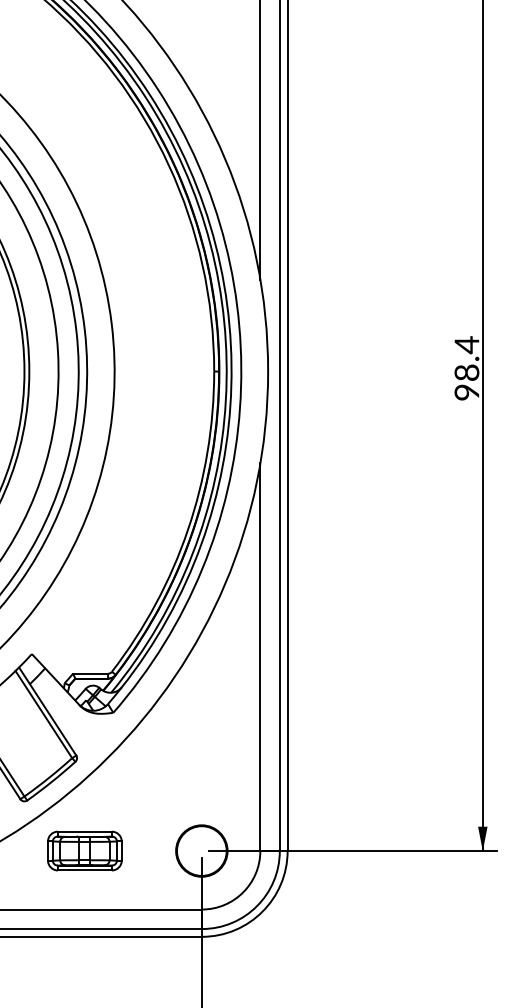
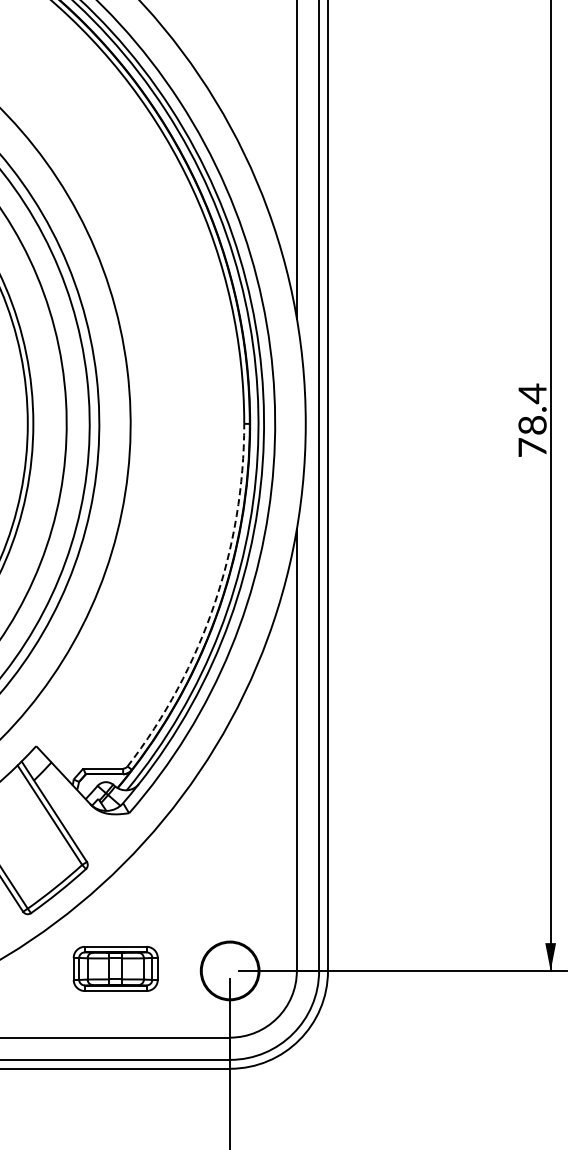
text: (466, 392) -> (532, 447), 98.4 -> 78.4
arc: (188, 529) -> (214, 604), solid -> dashed
part: (84, 850) -> (115, 968), moved

